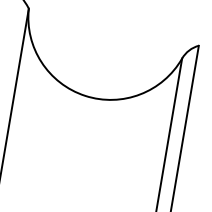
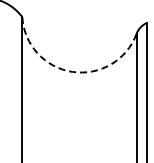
arc: (85, 95) -> (72, 71), solid -> dashed

